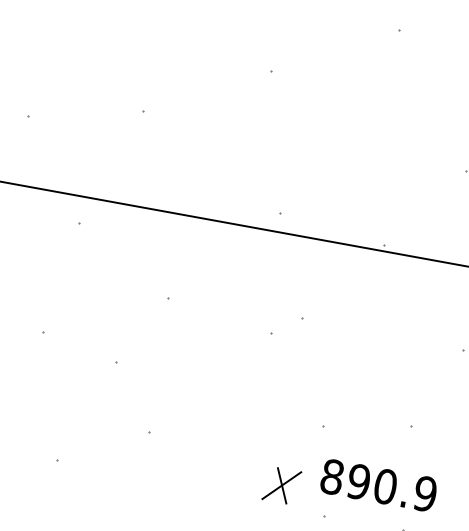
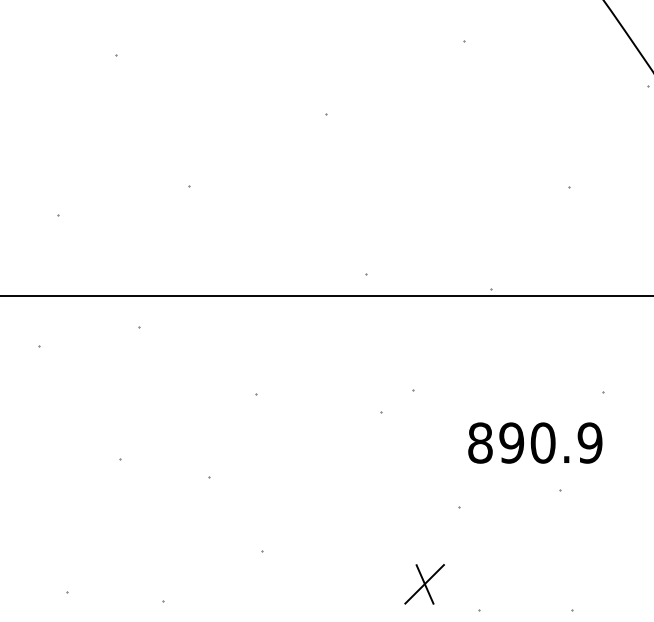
text: (379, 485) -> (535, 442), moved

